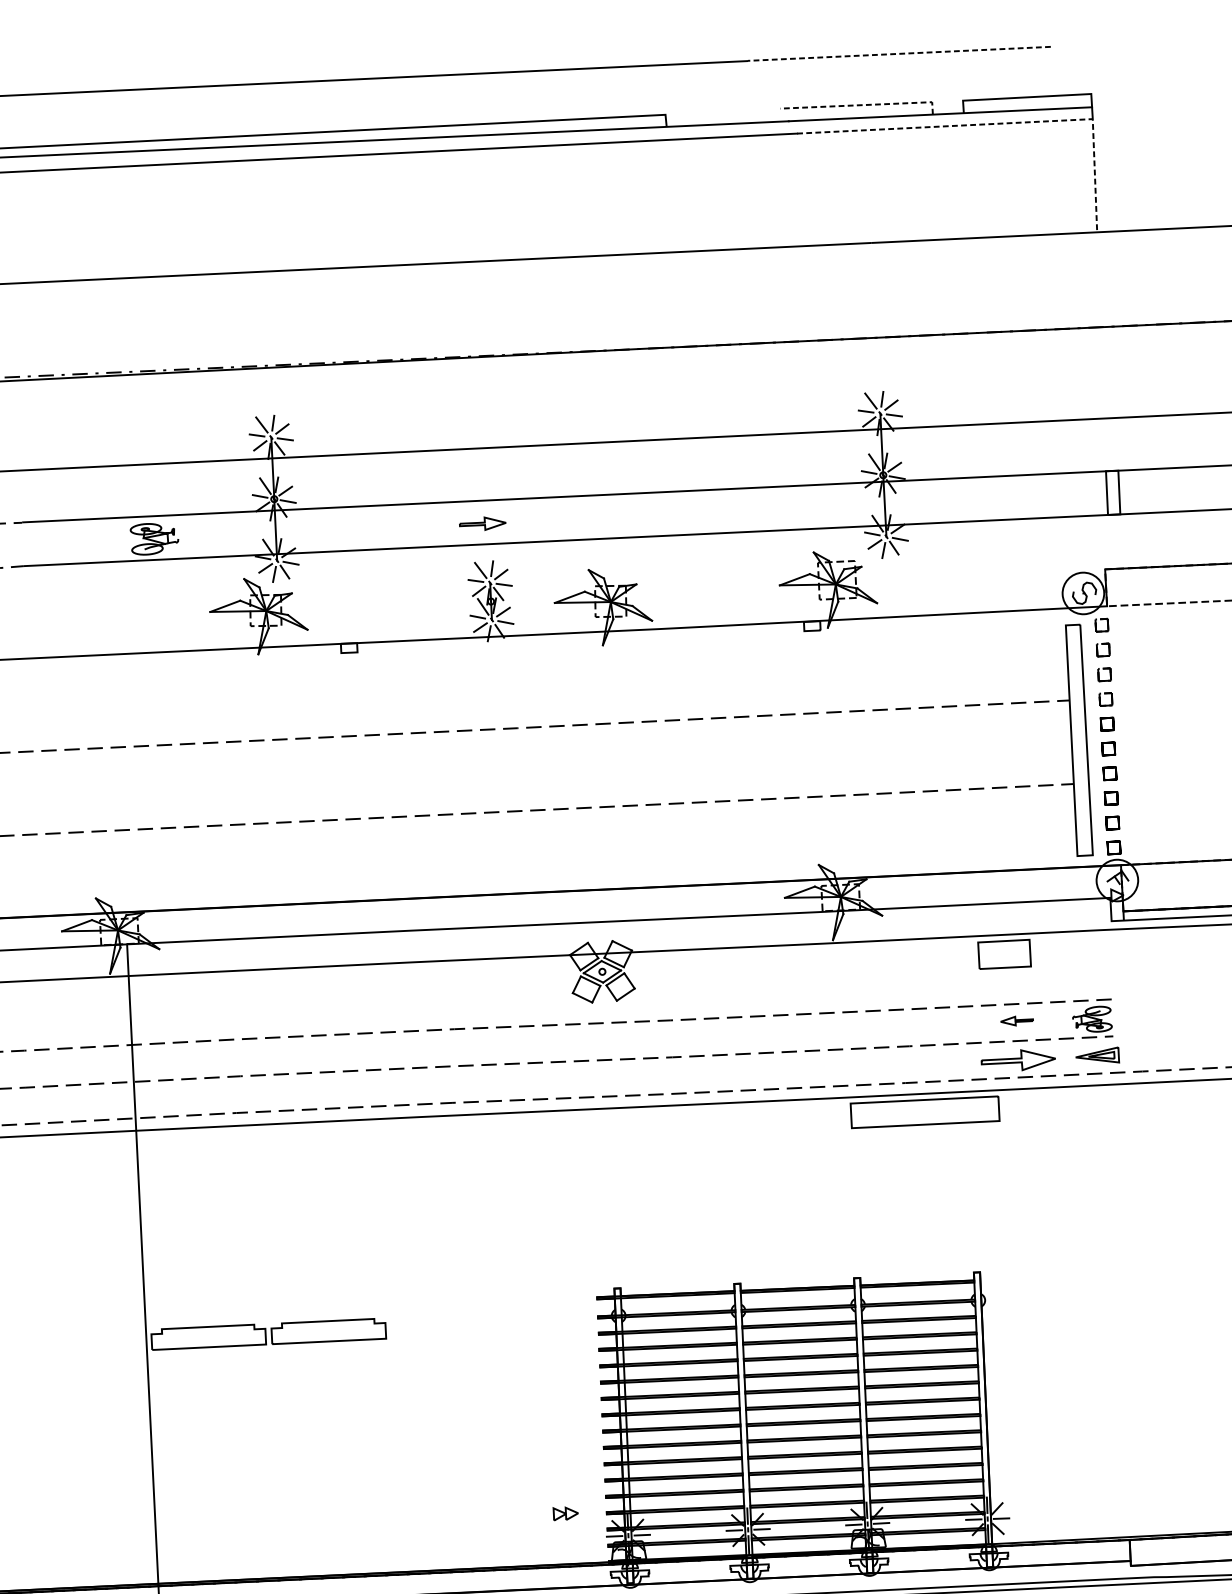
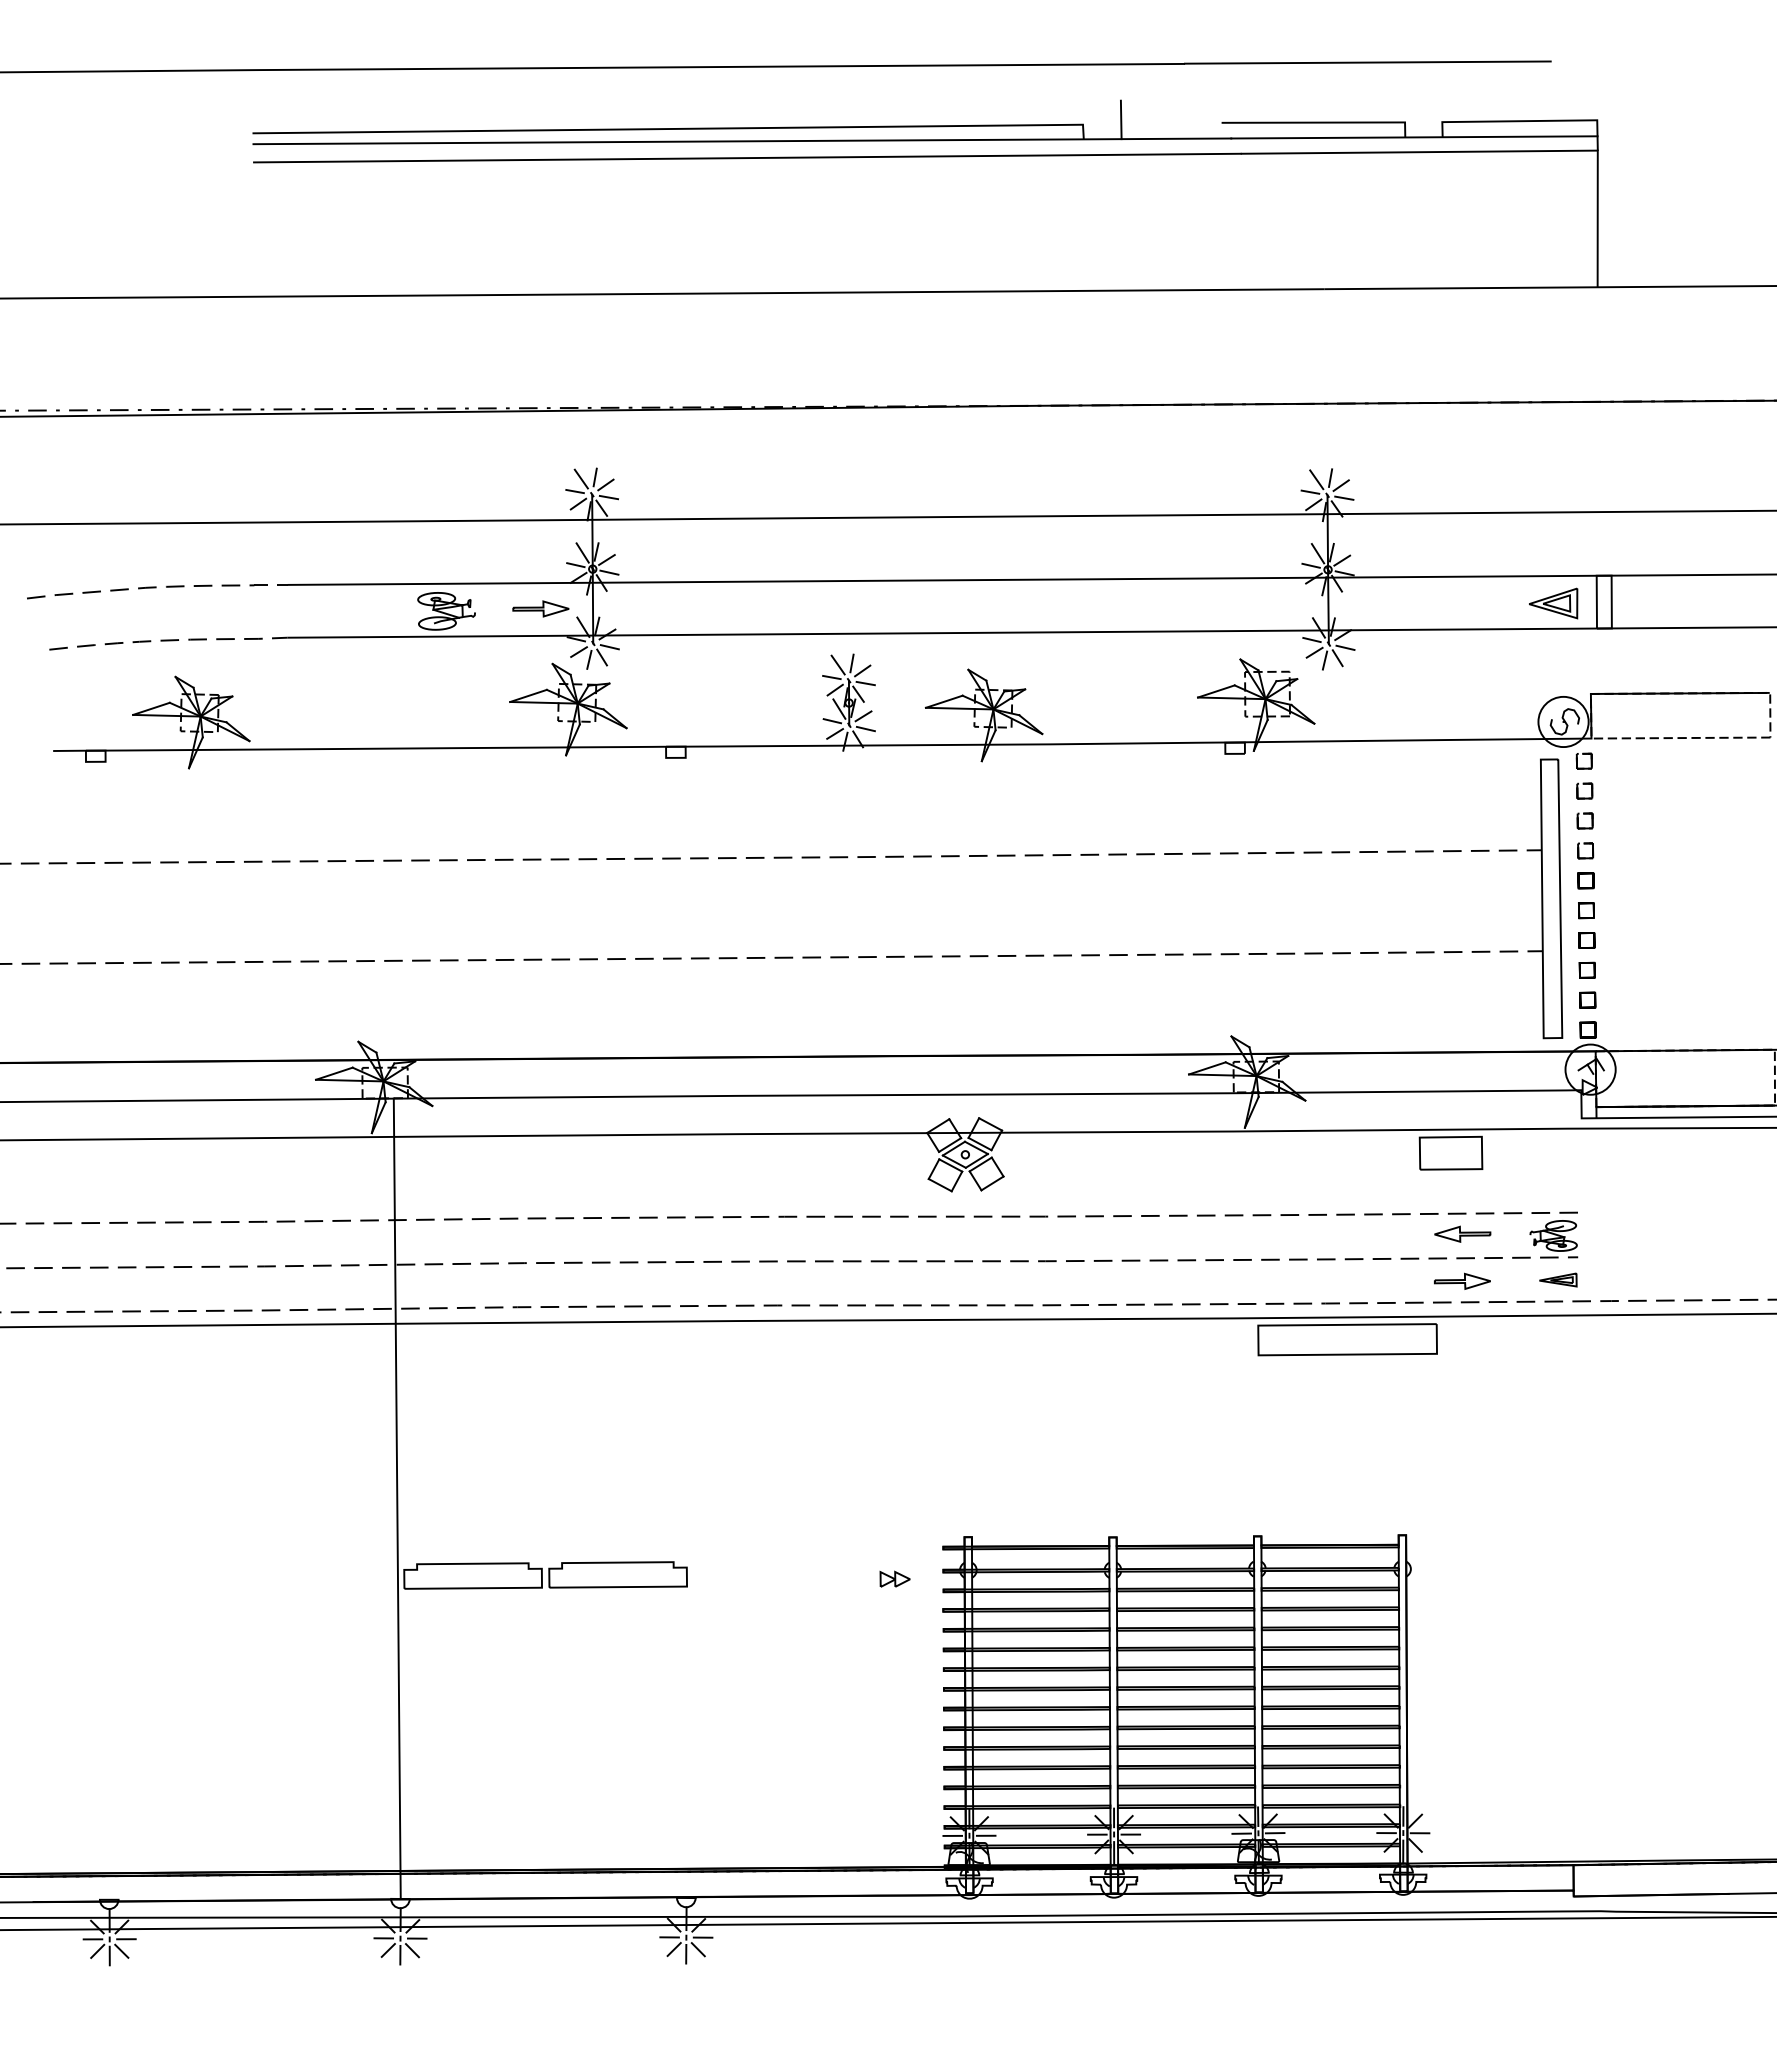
line: (899, 53) -> (1367, 62), dashed -> solid
line: (863, 105) -> (1321, 122), dashed -> solid
line: (696, 109) -> (1120, 119), added
line: (1002, 123) -> (1488, 151), dashed -> solid
part: (1071, 495) -> (1553, 603), added
part: (482, 523) -> (540, 608), moved
part: (1016, 1020) -> (1462, 1233), size x1.43
part: (1097, 1055) -> (1558, 1279), size x0.71
part: (1018, 1059) -> (1462, 1280), size x0.62
part: (565, 1513) -> (894, 1578), moved

